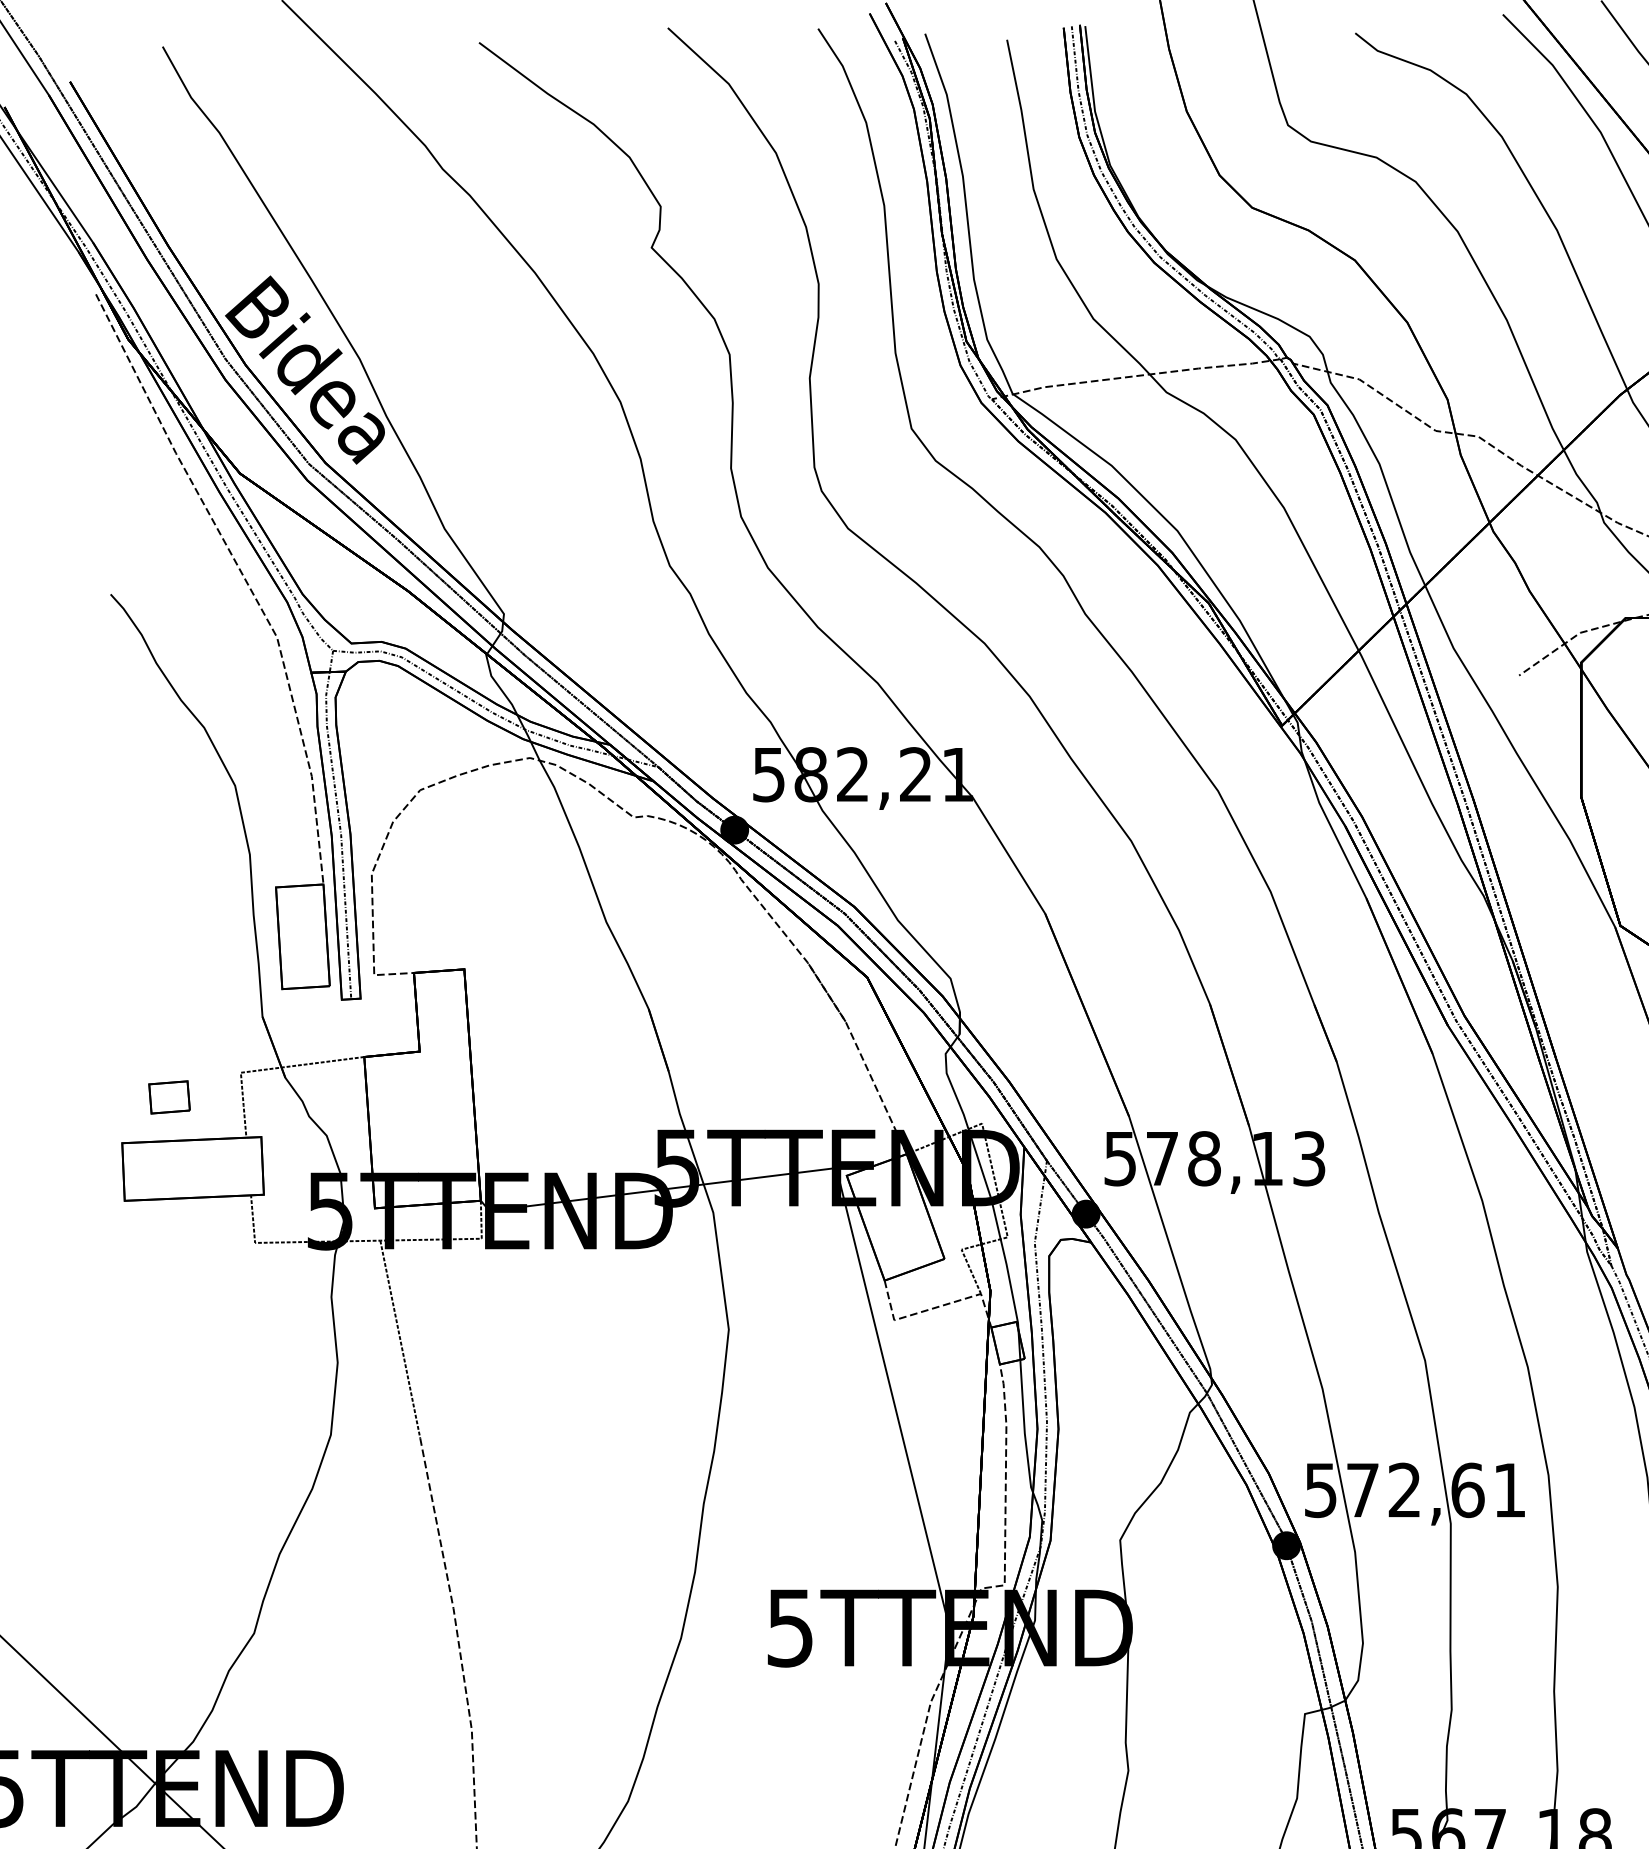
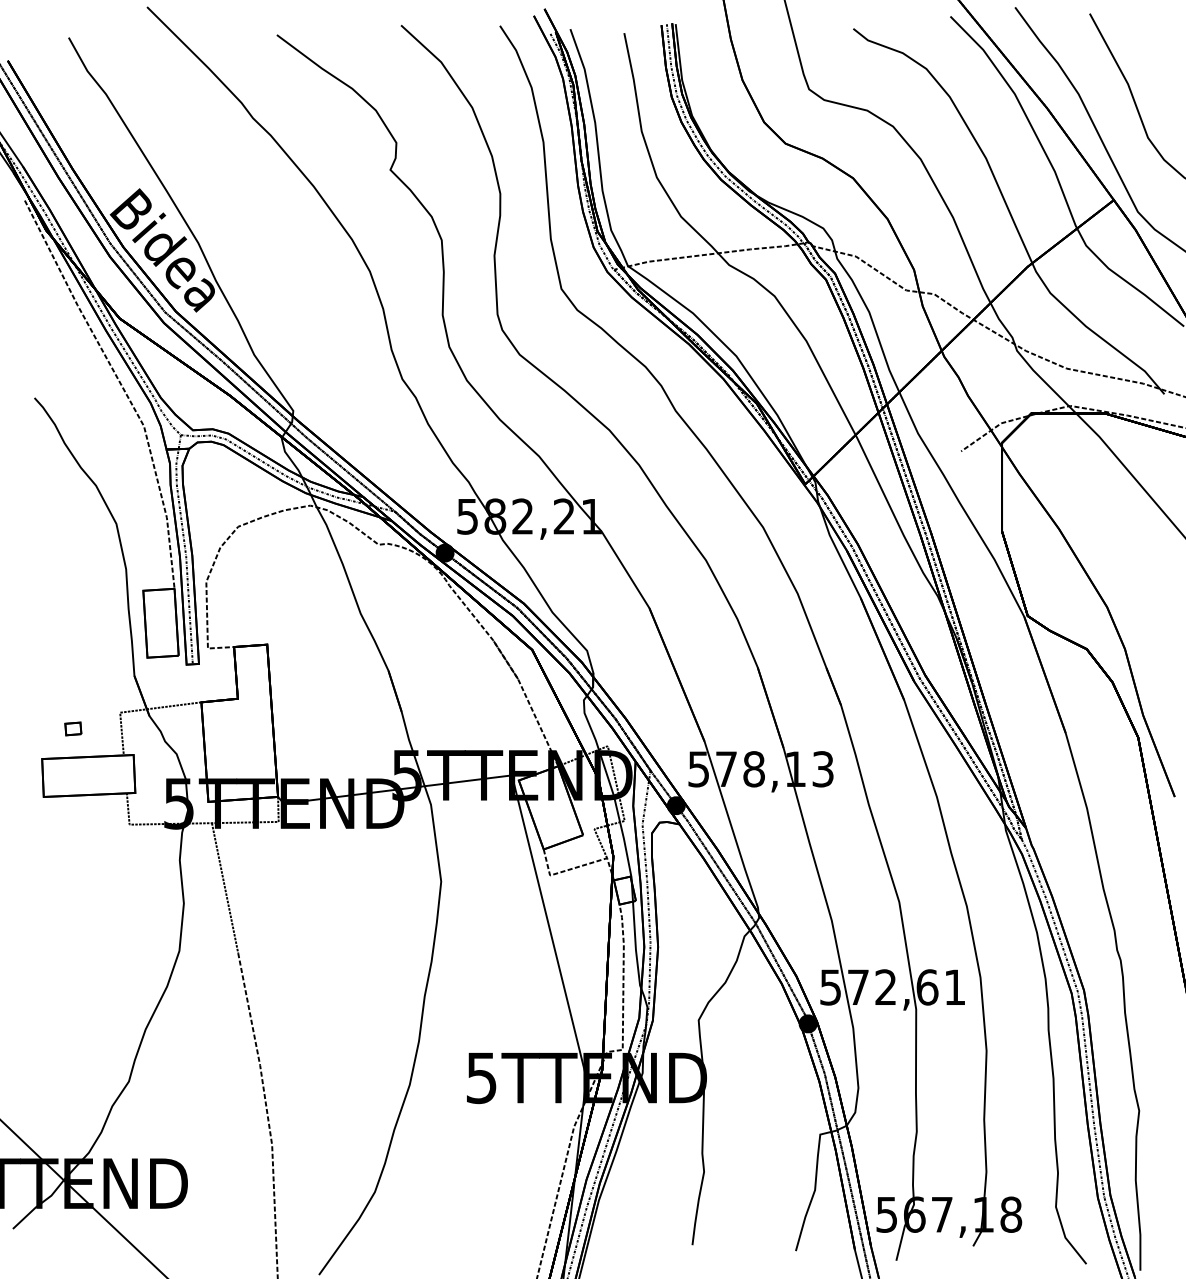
part: (169, 1096) -> (73, 728), size x0.6

